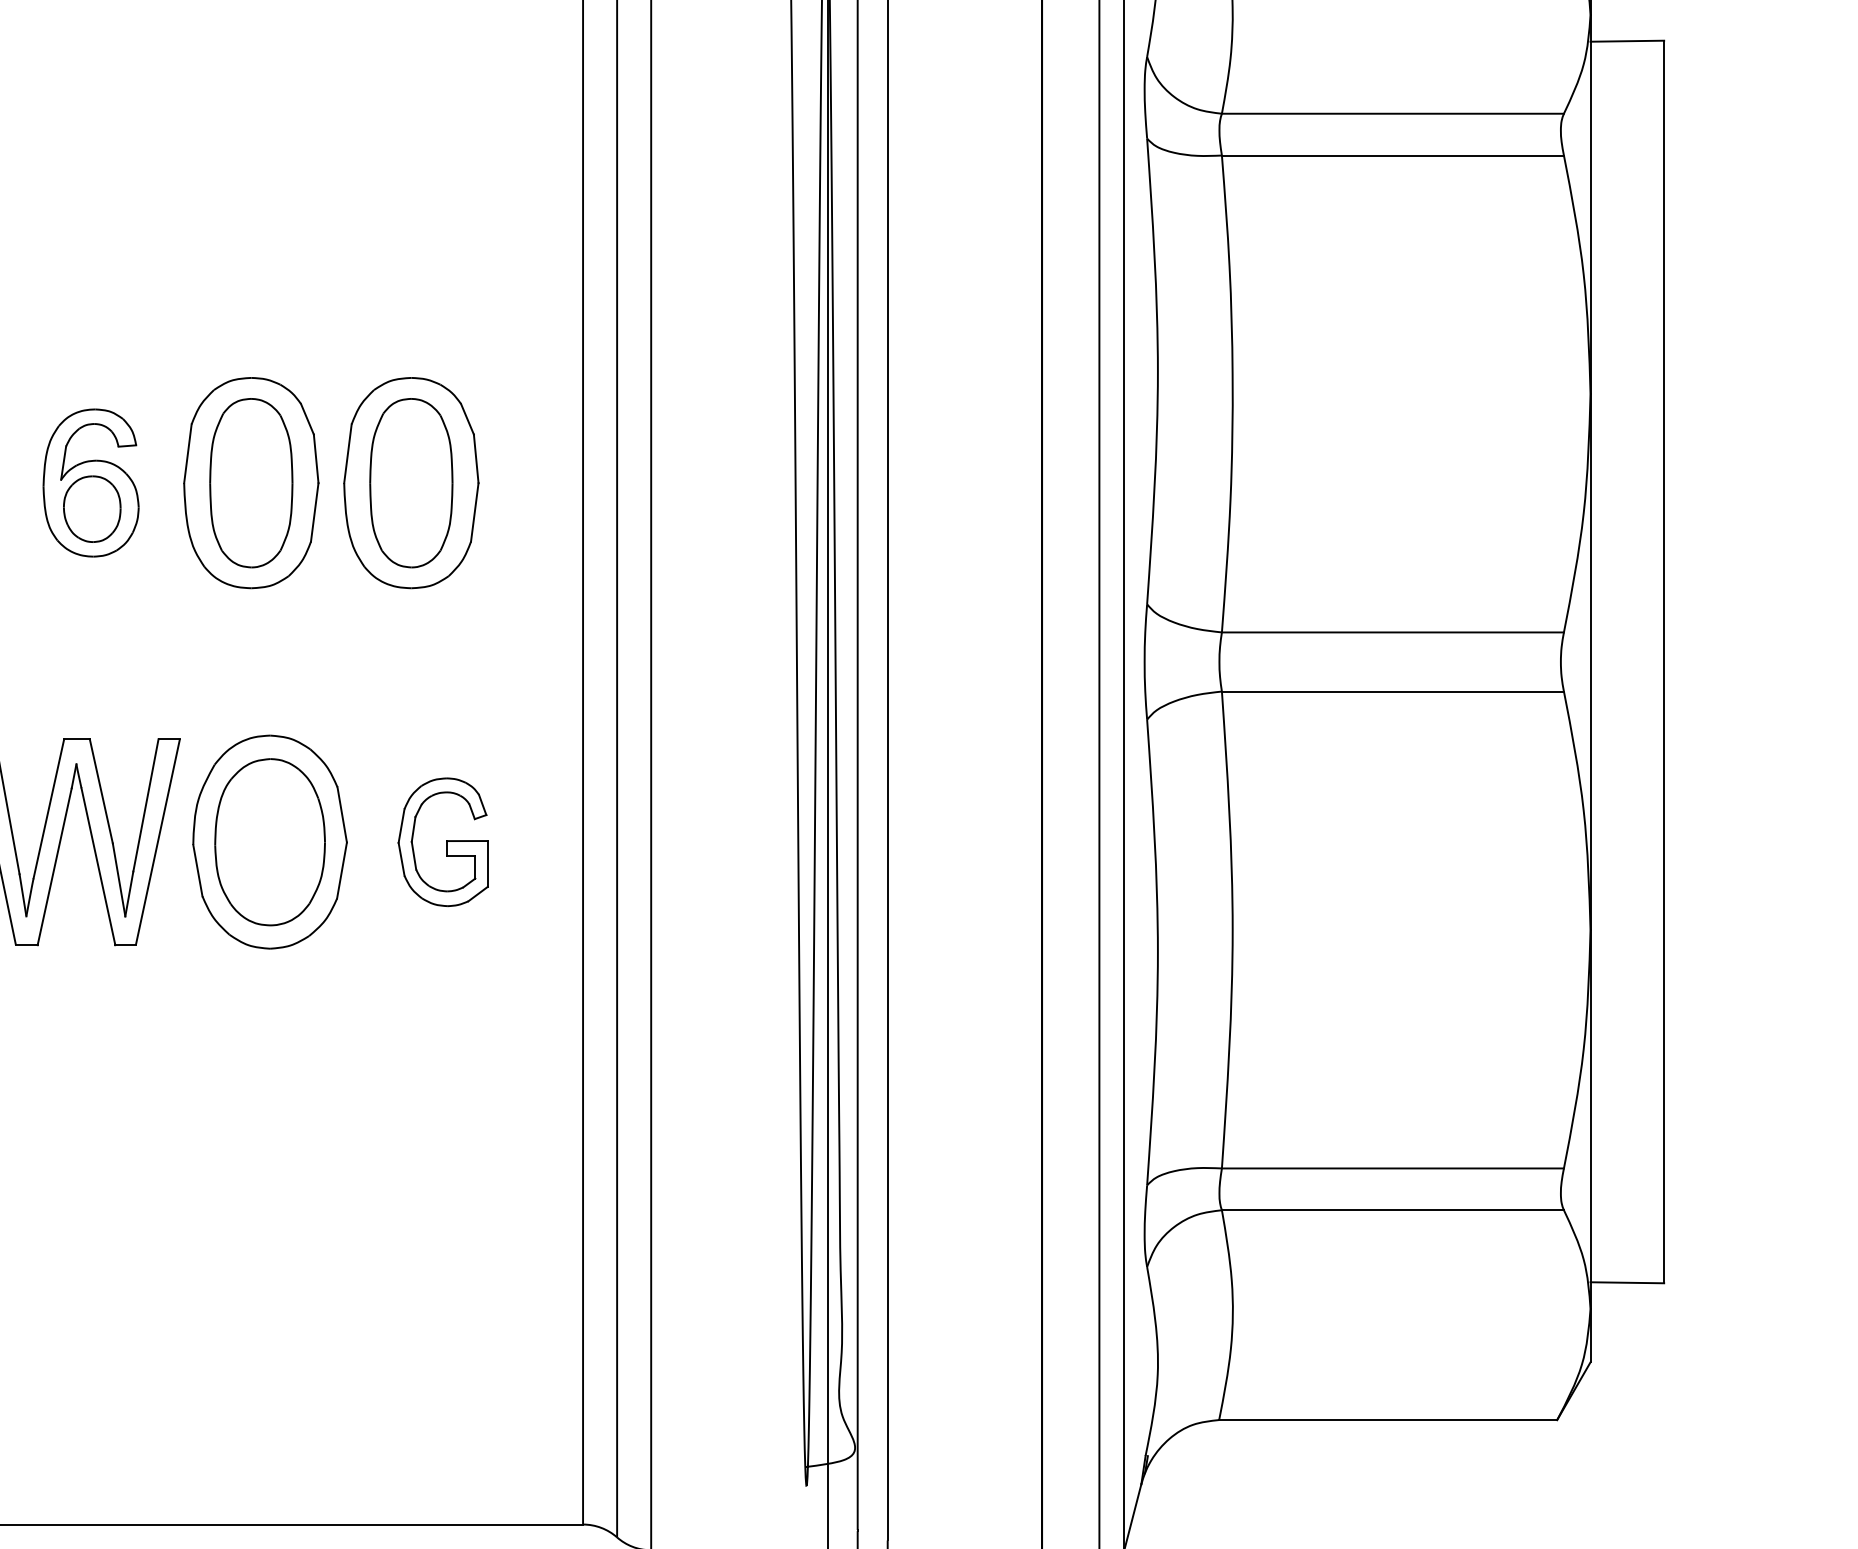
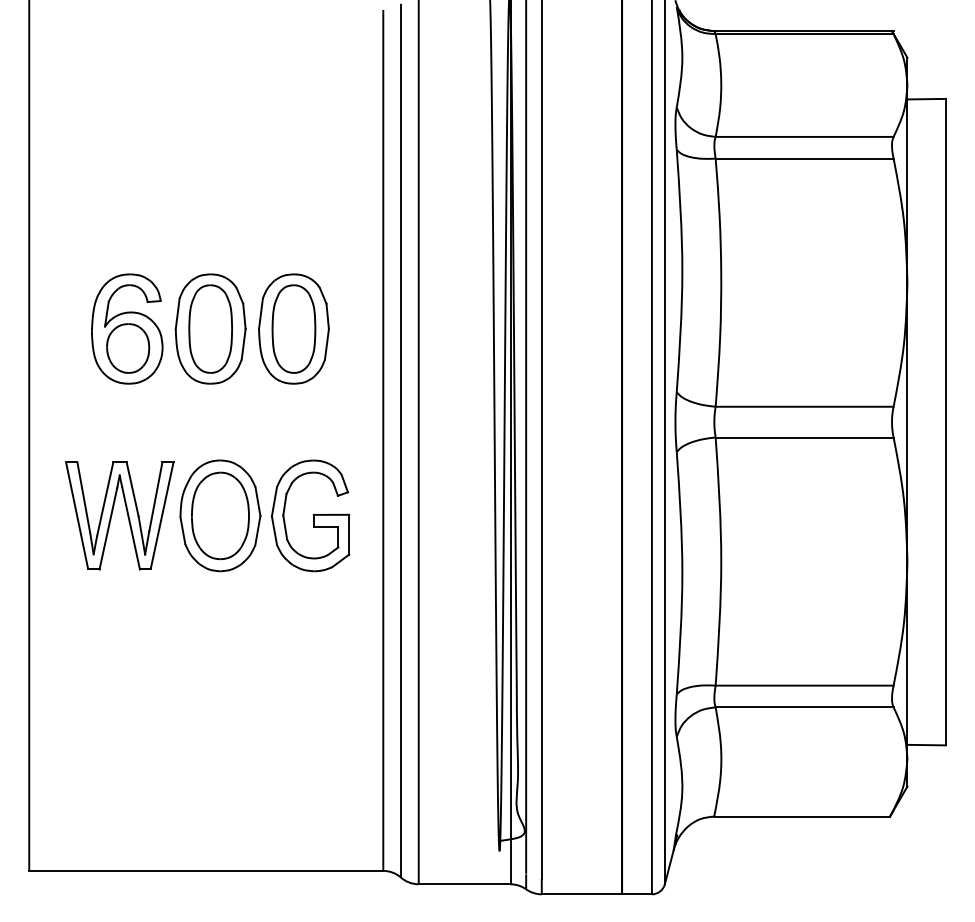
part: (91, 481) -> (127, 328), size x1.43
part: (443, 841) -> (310, 515), size x1.67

